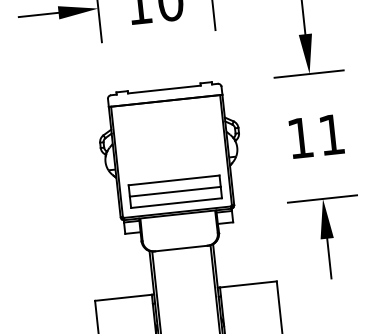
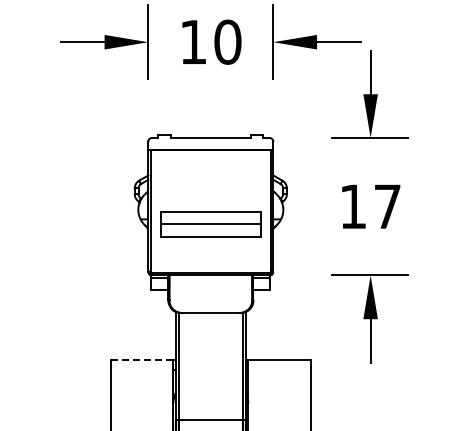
text: (331, 134) -> (387, 206), 11 -> 17
part: (175, 191) -> (210, 224), moved
line: (122, 297) -> (141, 359), solid -> dashed

